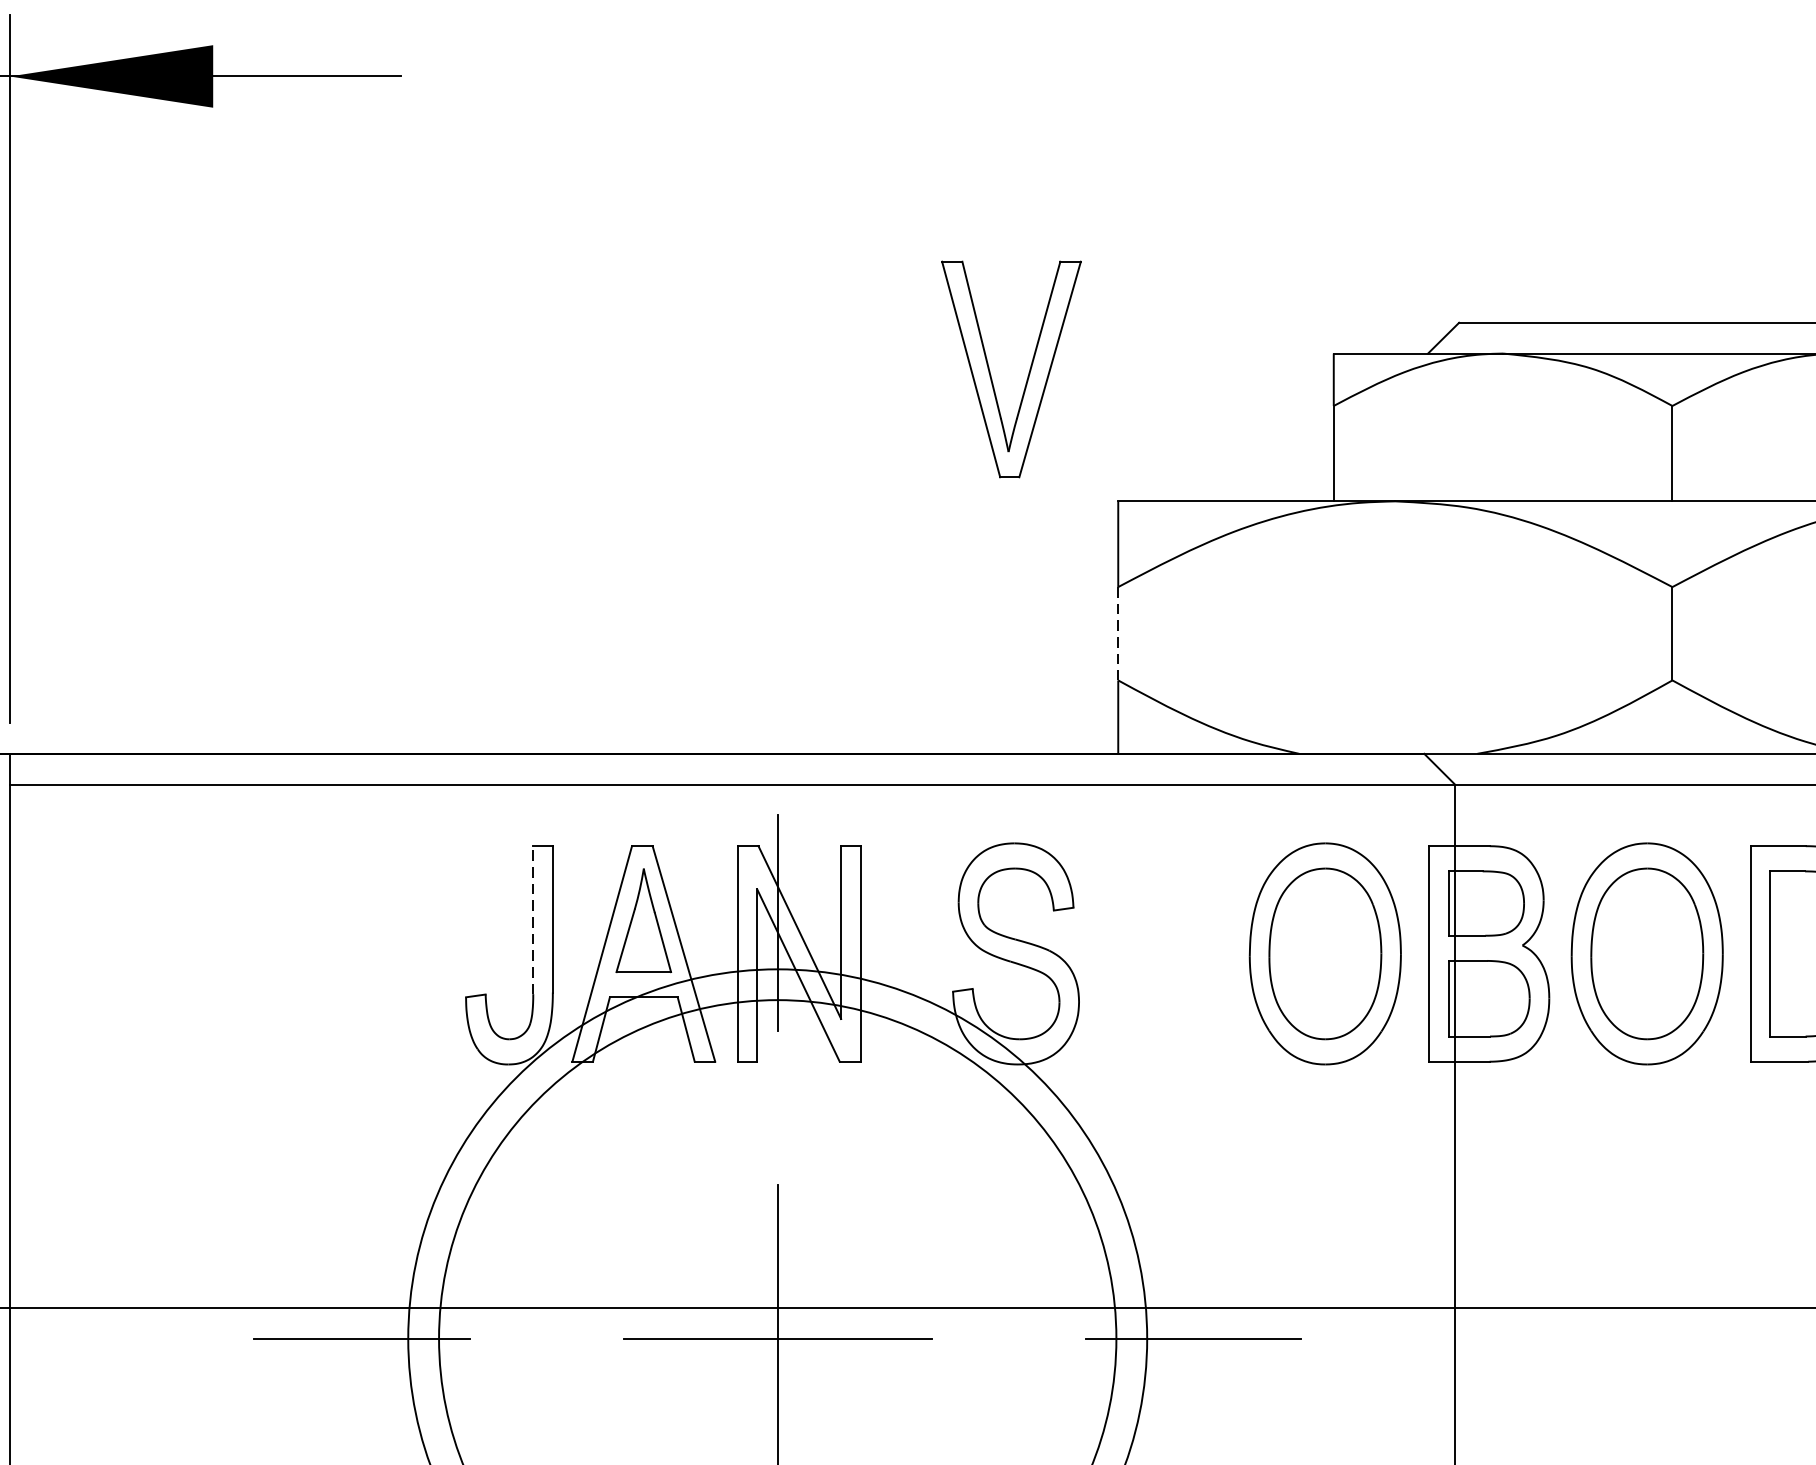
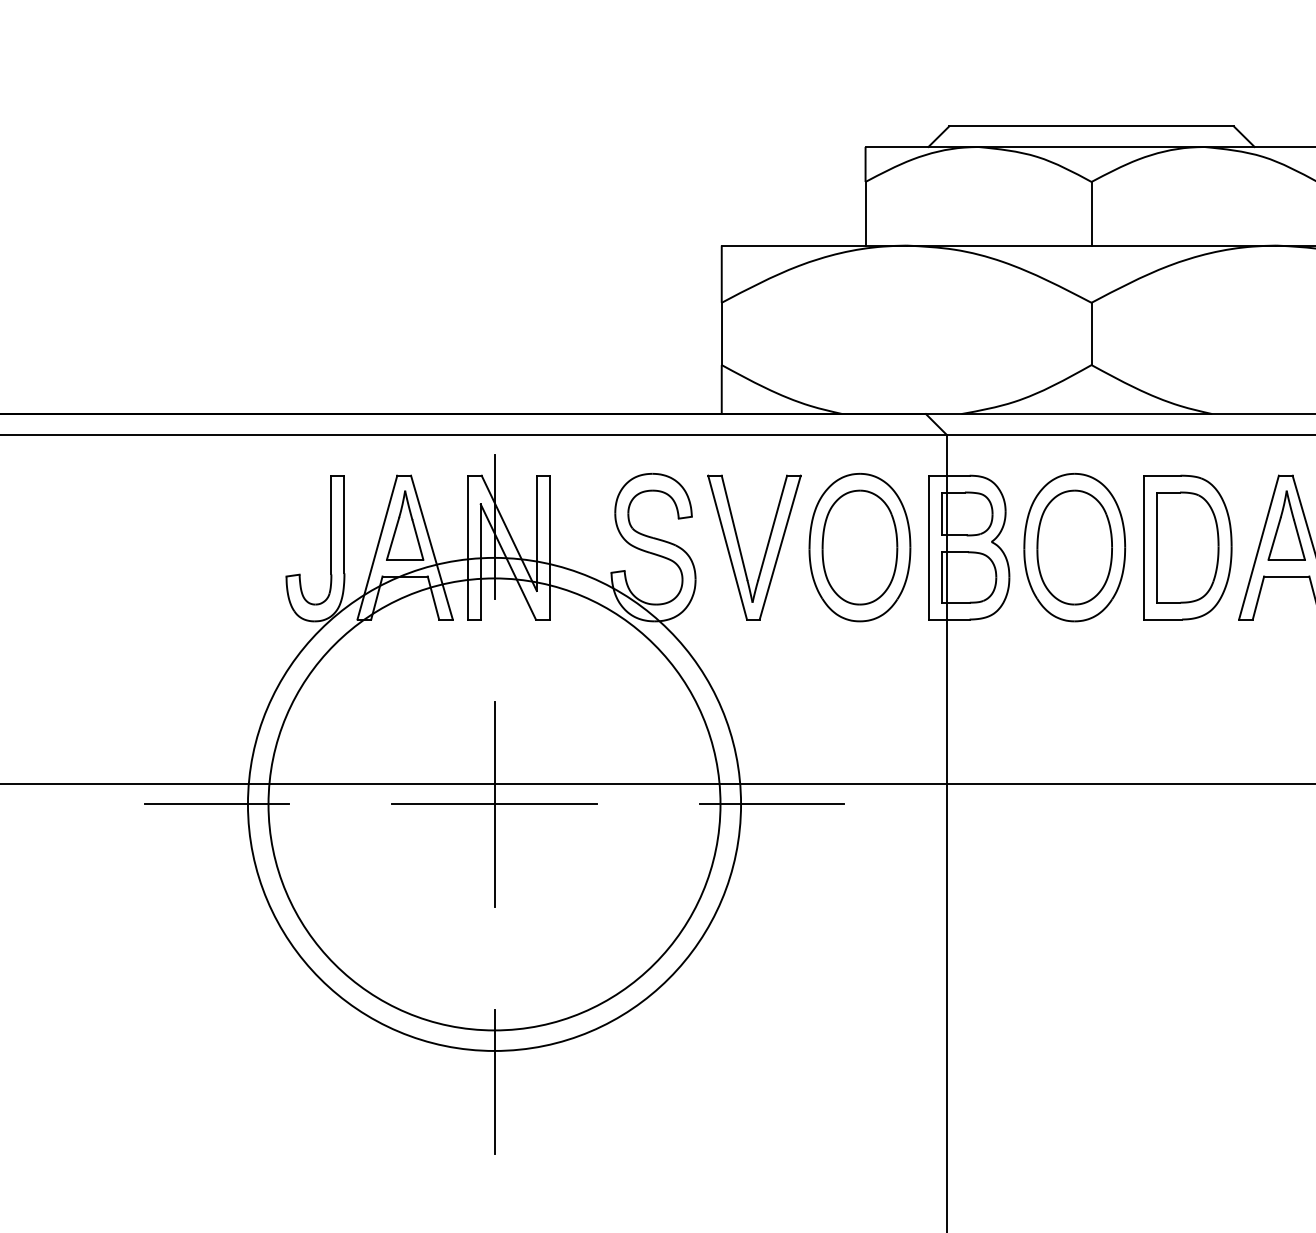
part: (1027, 372) -> (765, 549), moved
line: (1117, 634) -> (721, 334), dashed -> solid
line: (533, 919) -> (331, 524), dashed -> solid

